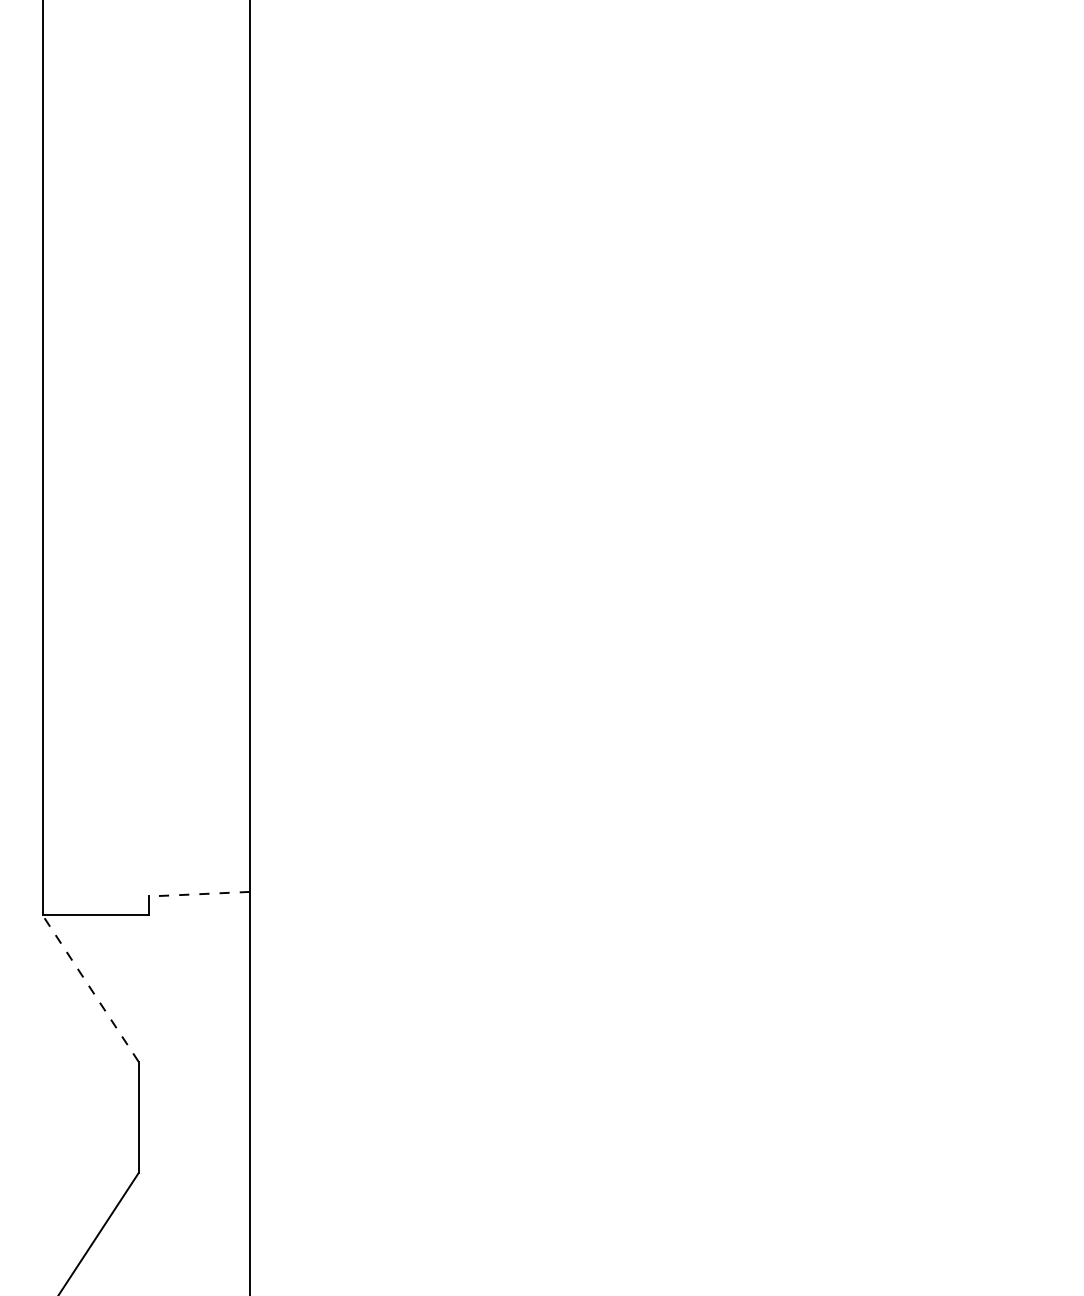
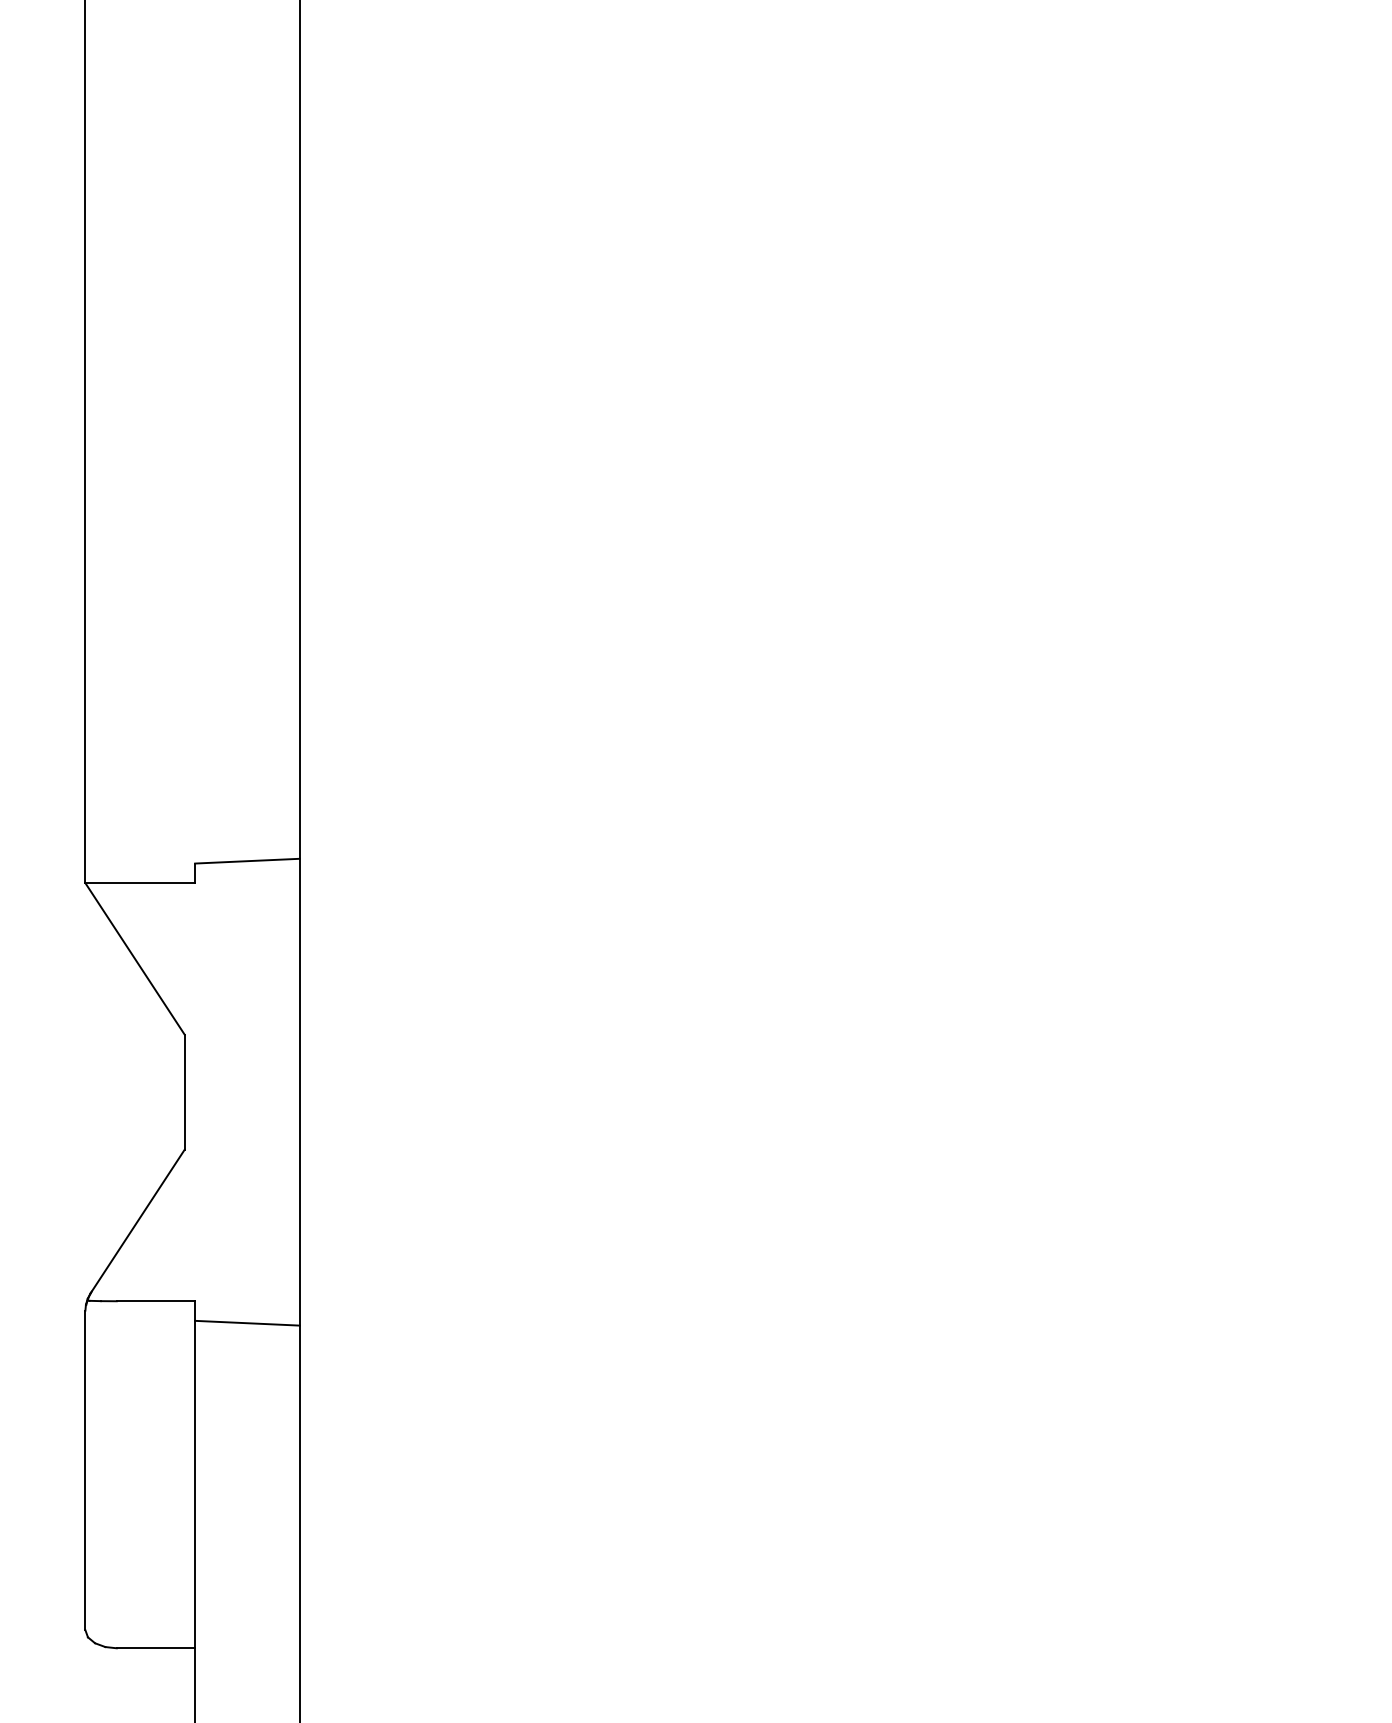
line: (198, 894) -> (246, 861), dashed -> solid
line: (91, 988) -> (135, 958), dashed -> solid

